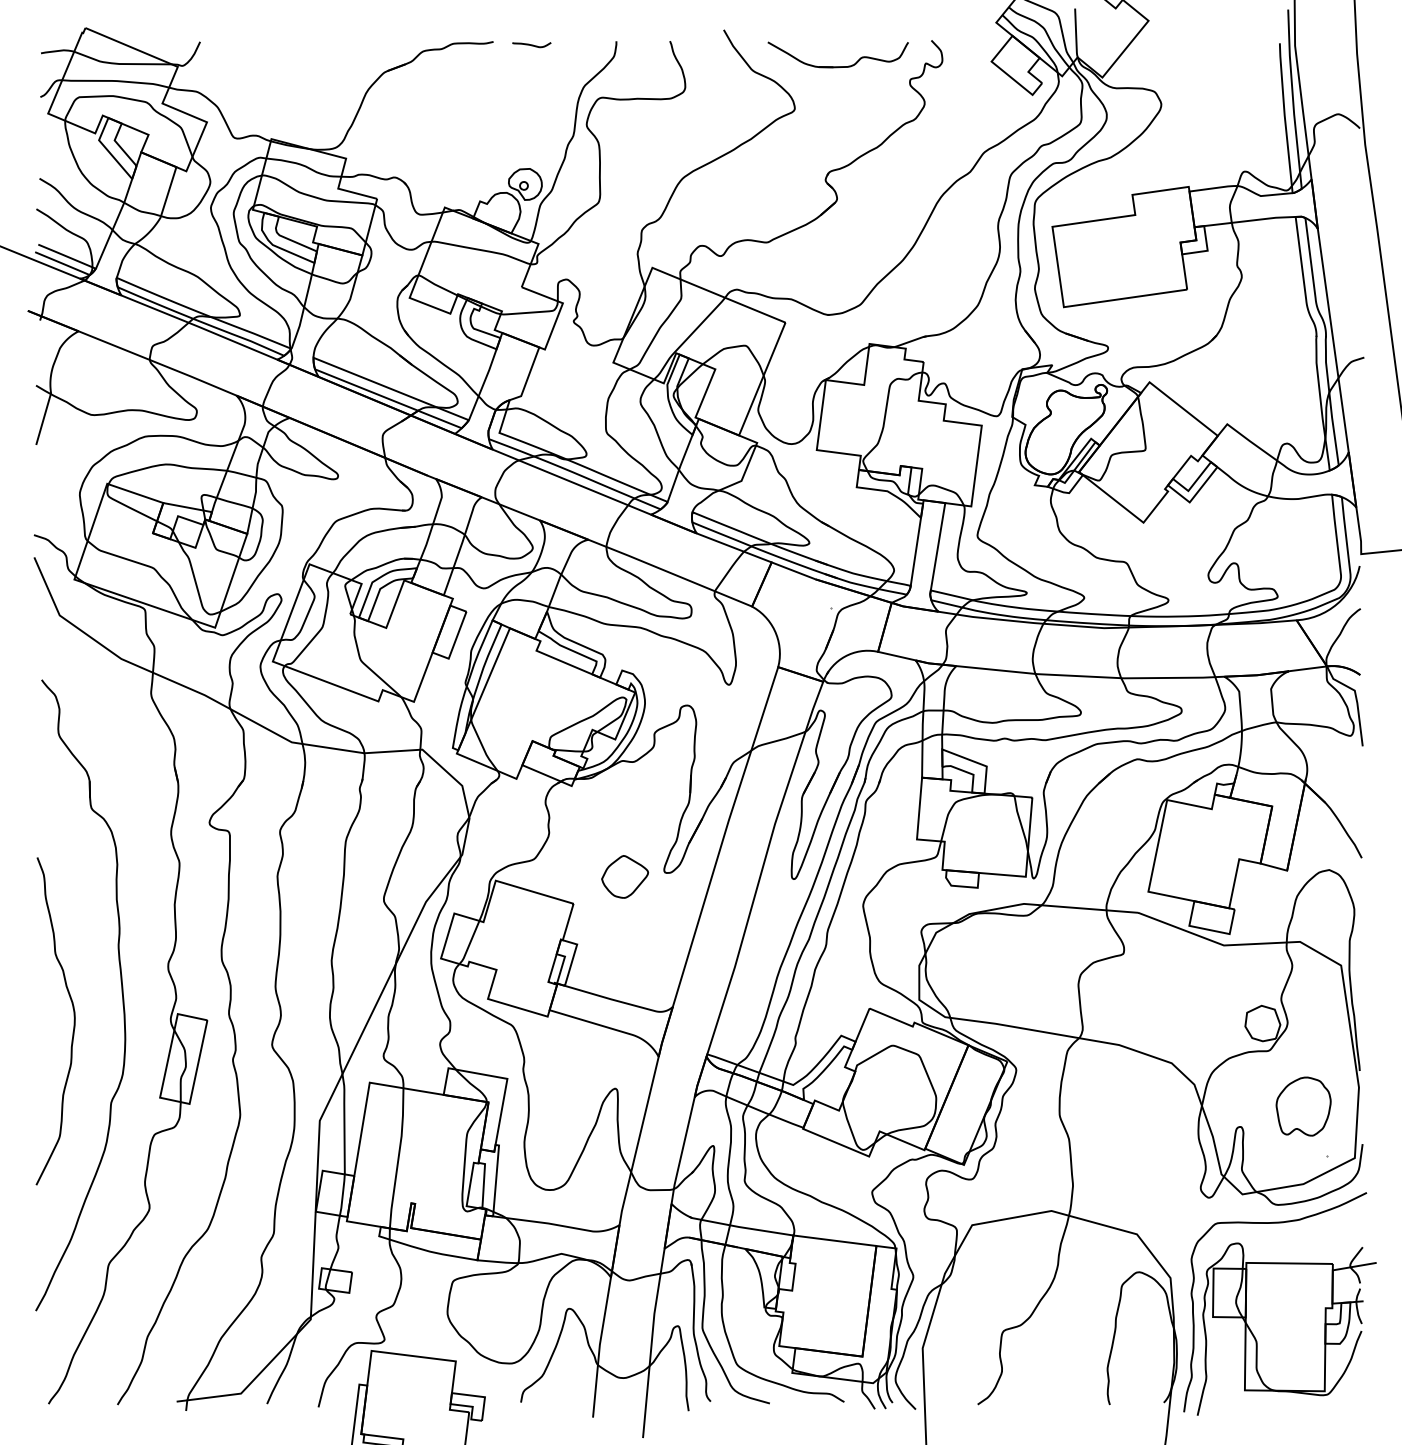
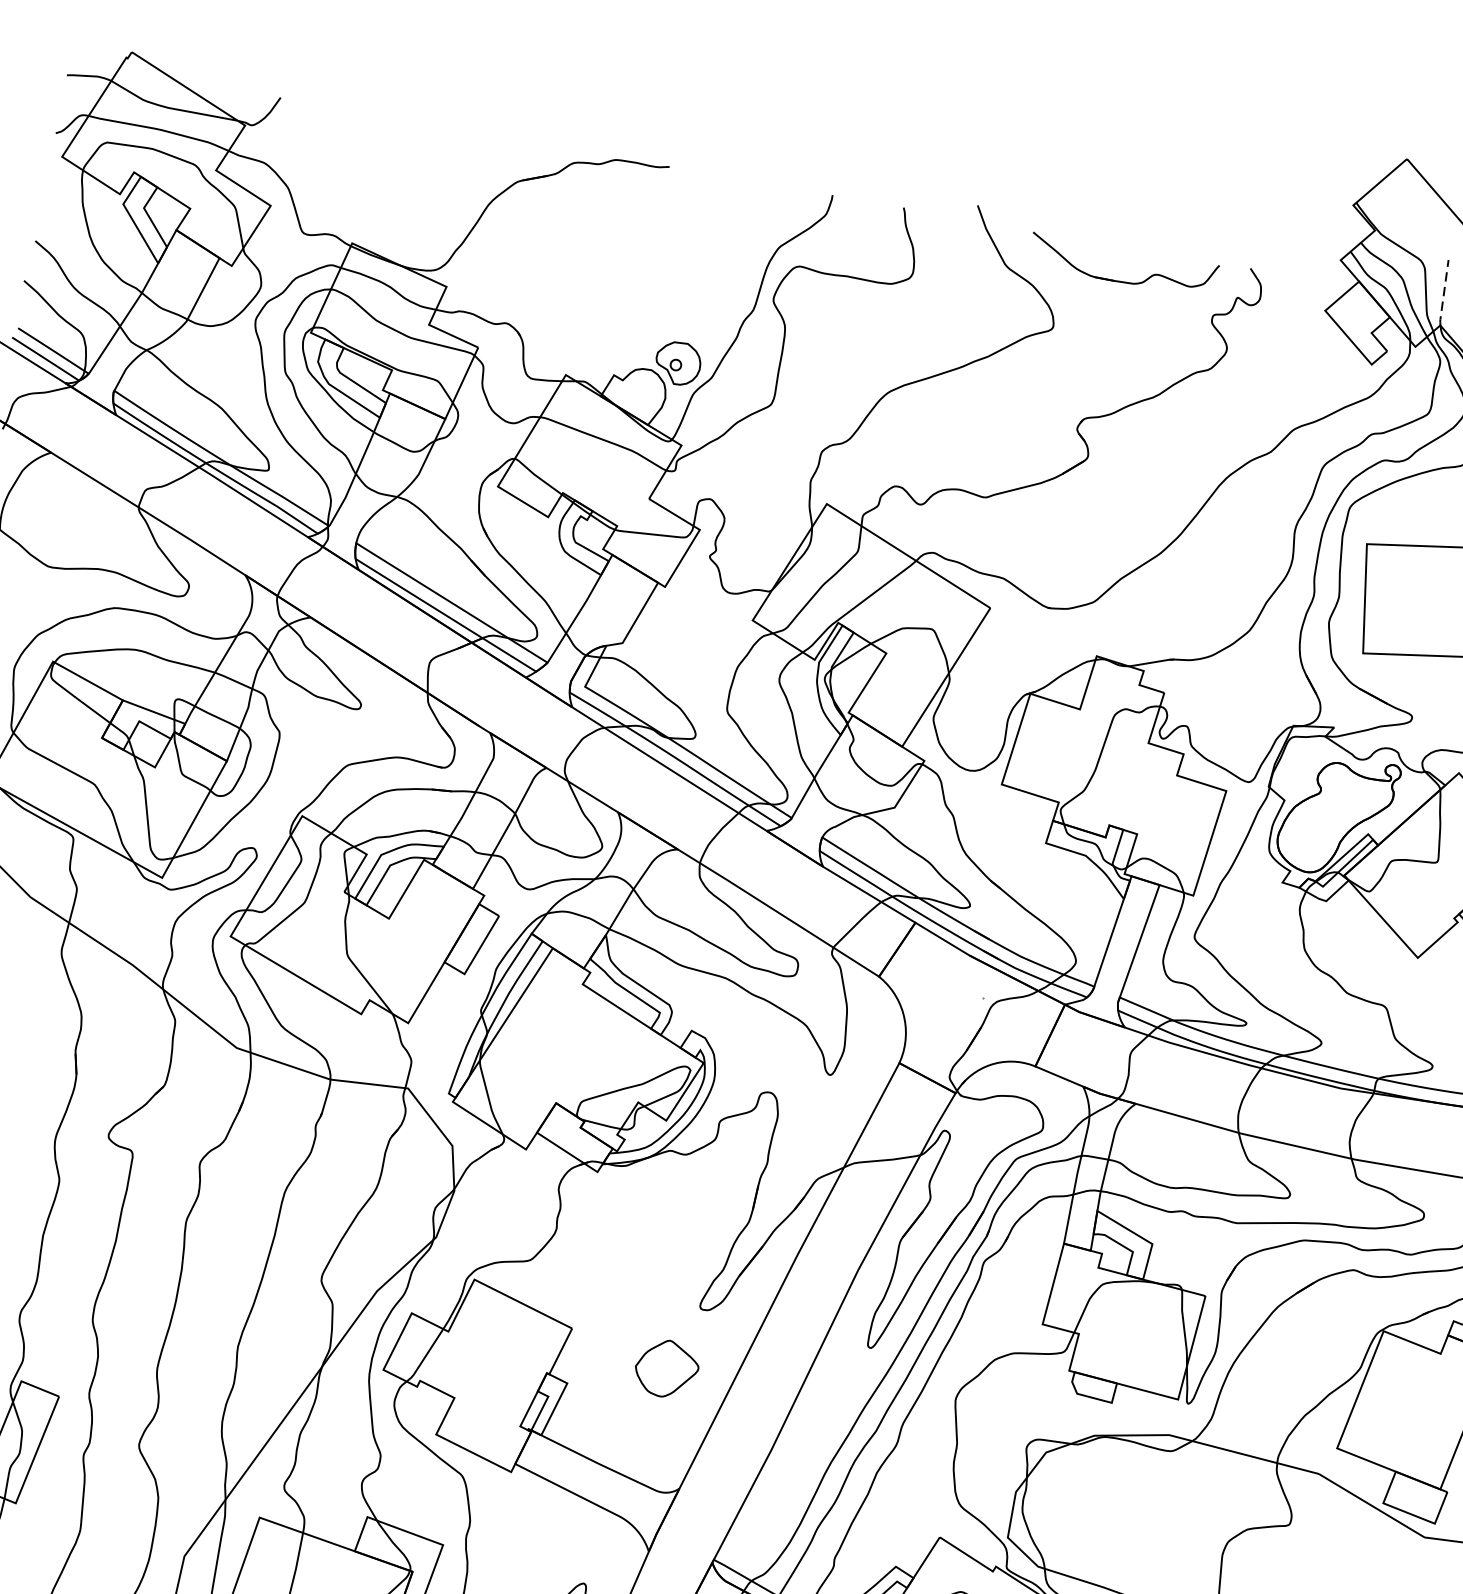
line: (1076, 34) -> (1444, 294), solid -> dashed
curve: (531, 45) -> (719, 180), removed
part: (624, 876) -> (666, 1368), moved

